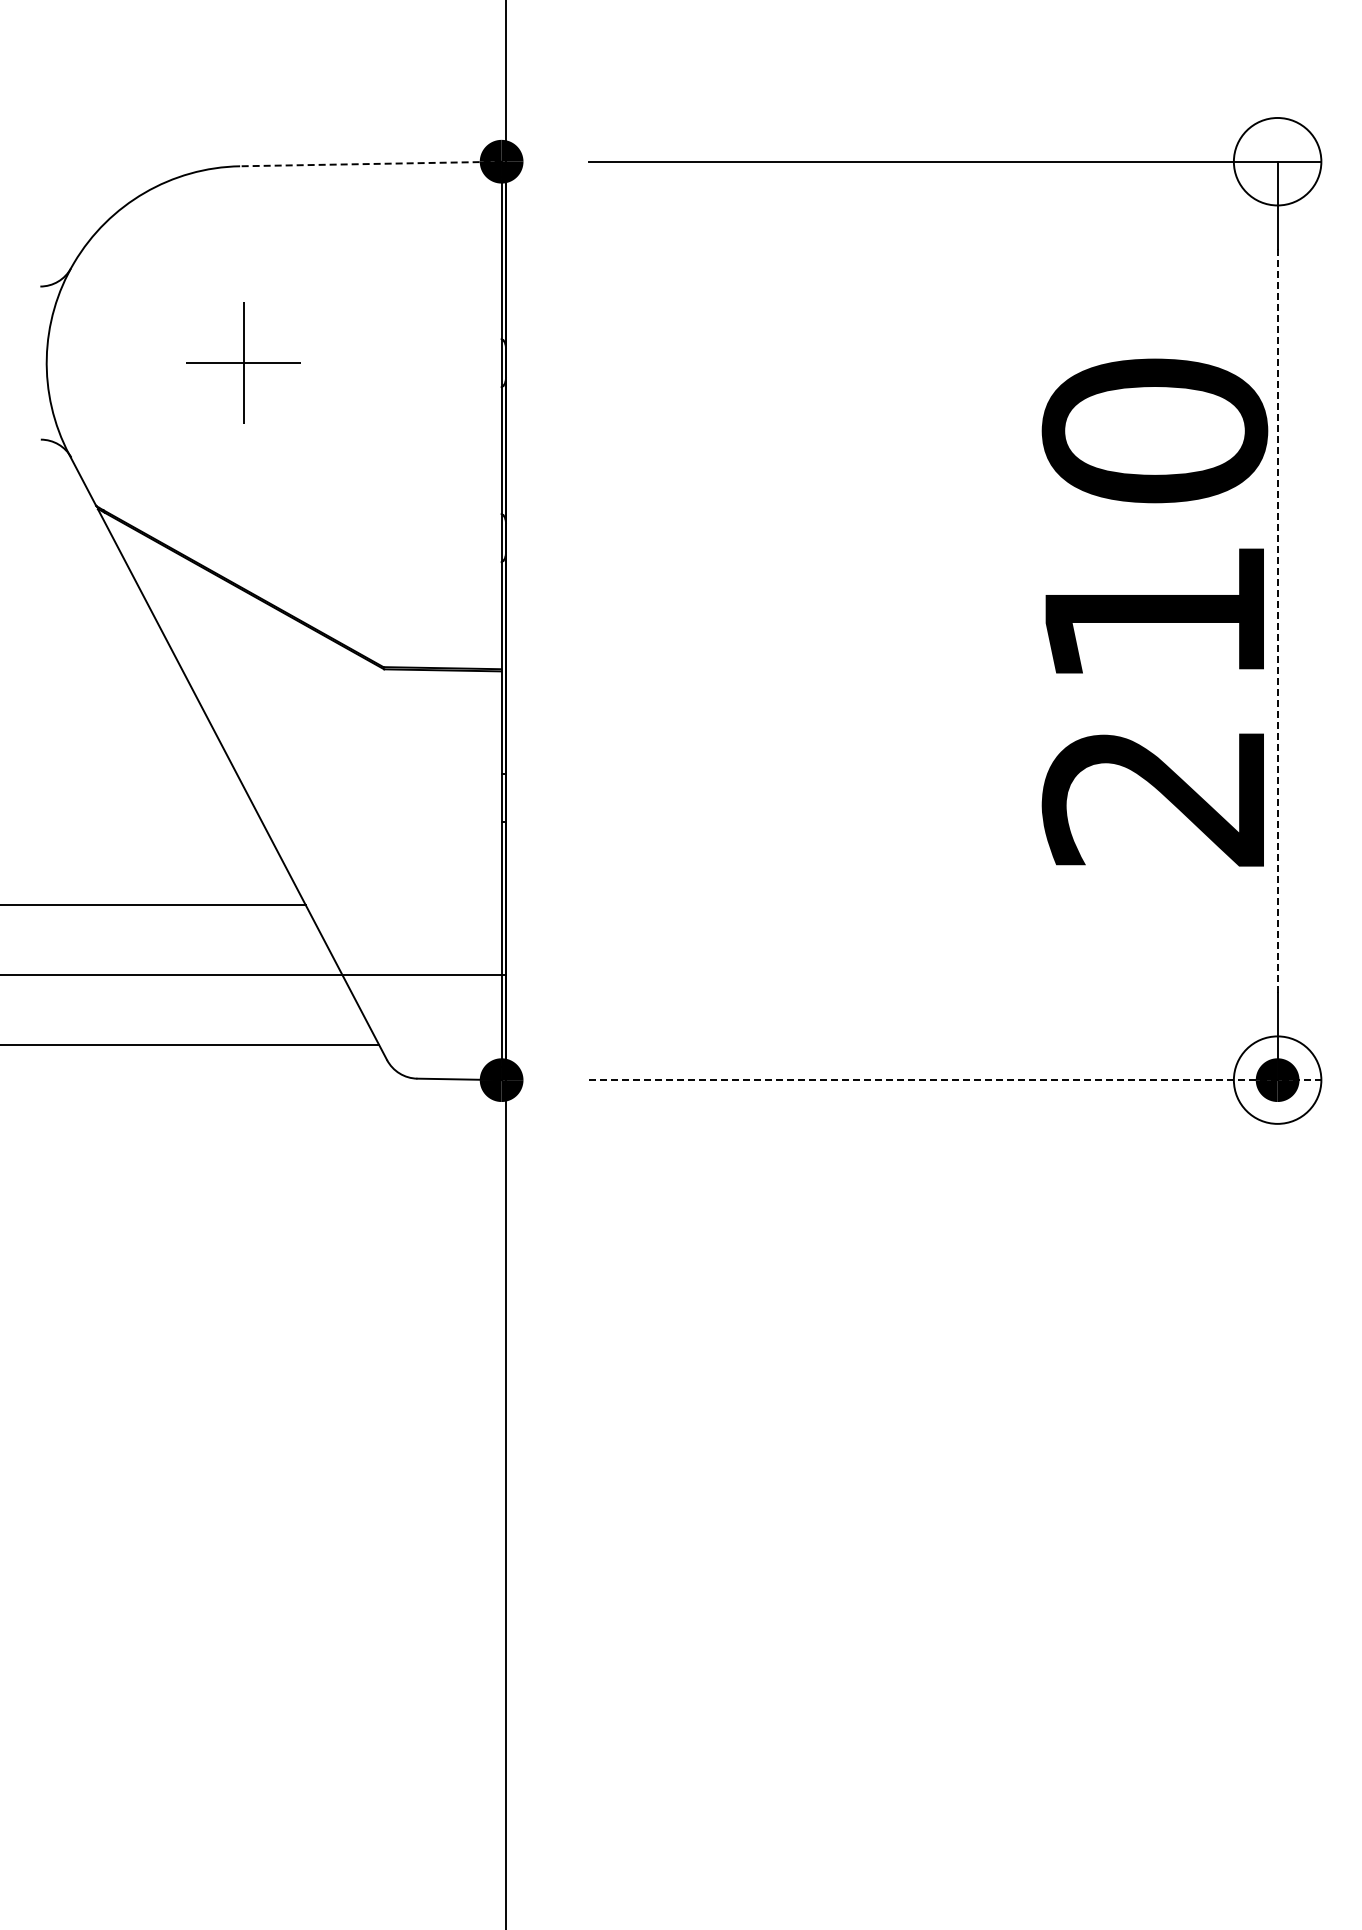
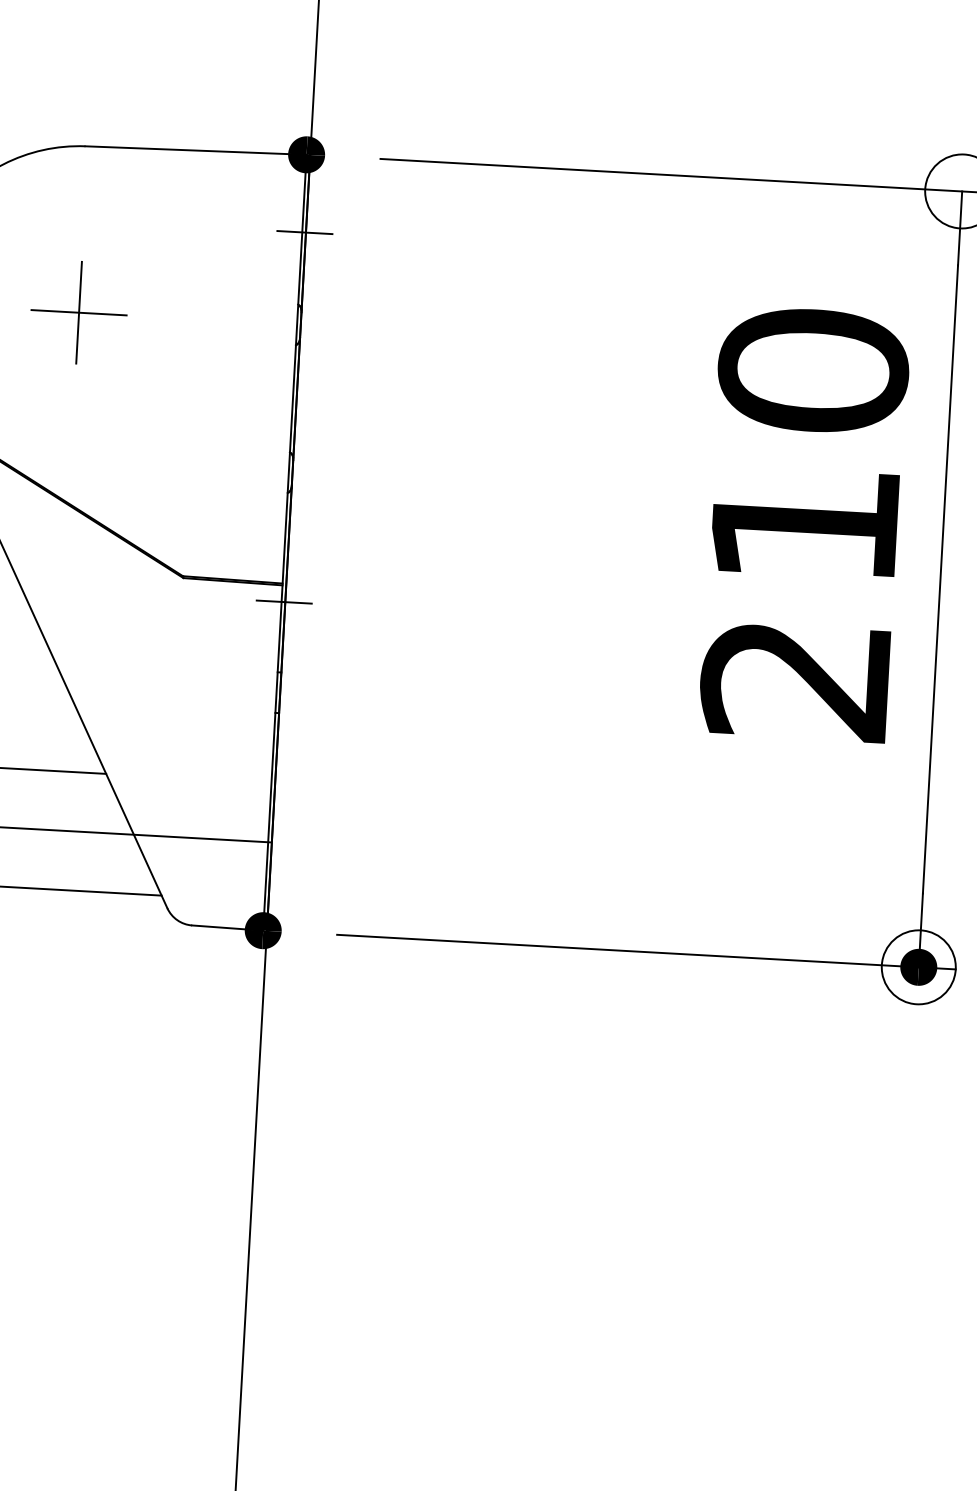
line: (370, 164) -> (195, 150), dashed -> solid
line: (504, 253) -> (304, 232), added
text: (1154, 612) -> (804, 523), moved
line: (1277, 620) -> (940, 579), dashed -> solid
line: (504, 691) -> (284, 602), added
line: (955, 1080) -> (646, 952), dashed -> solid

